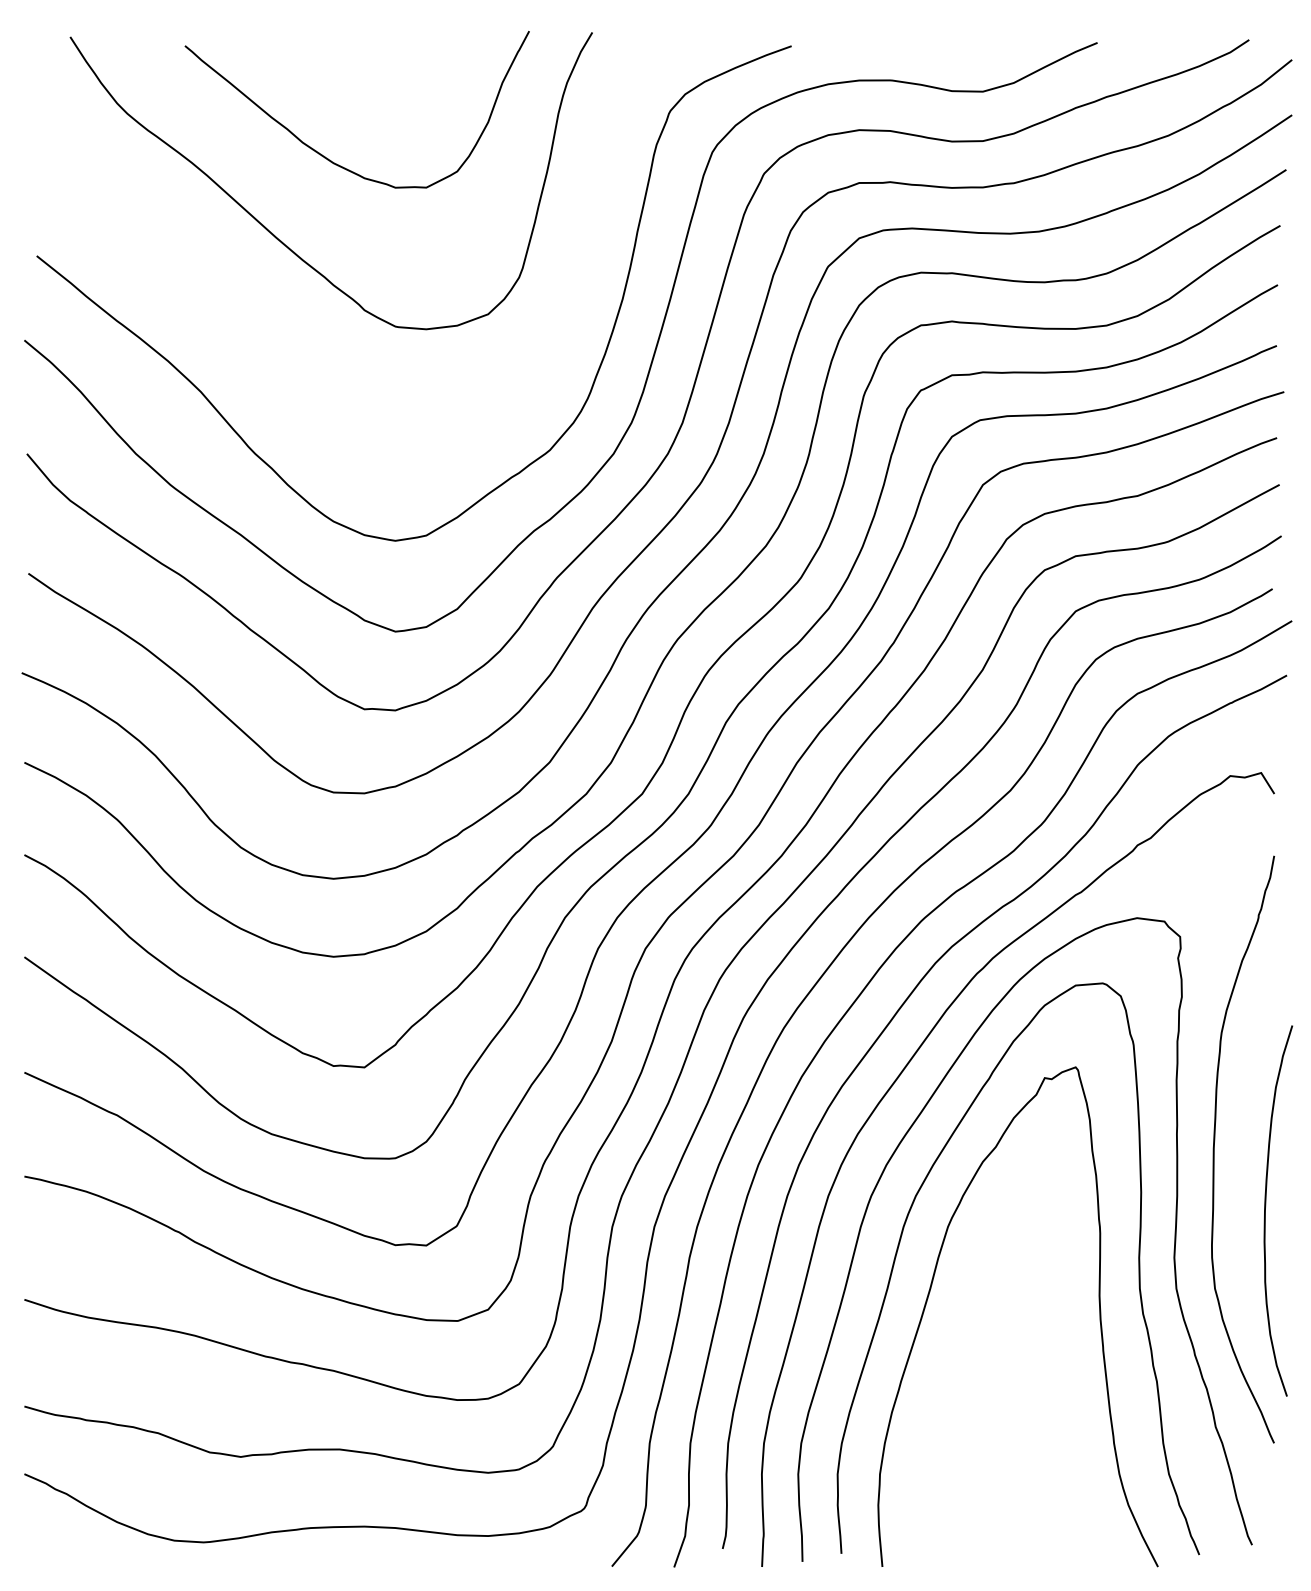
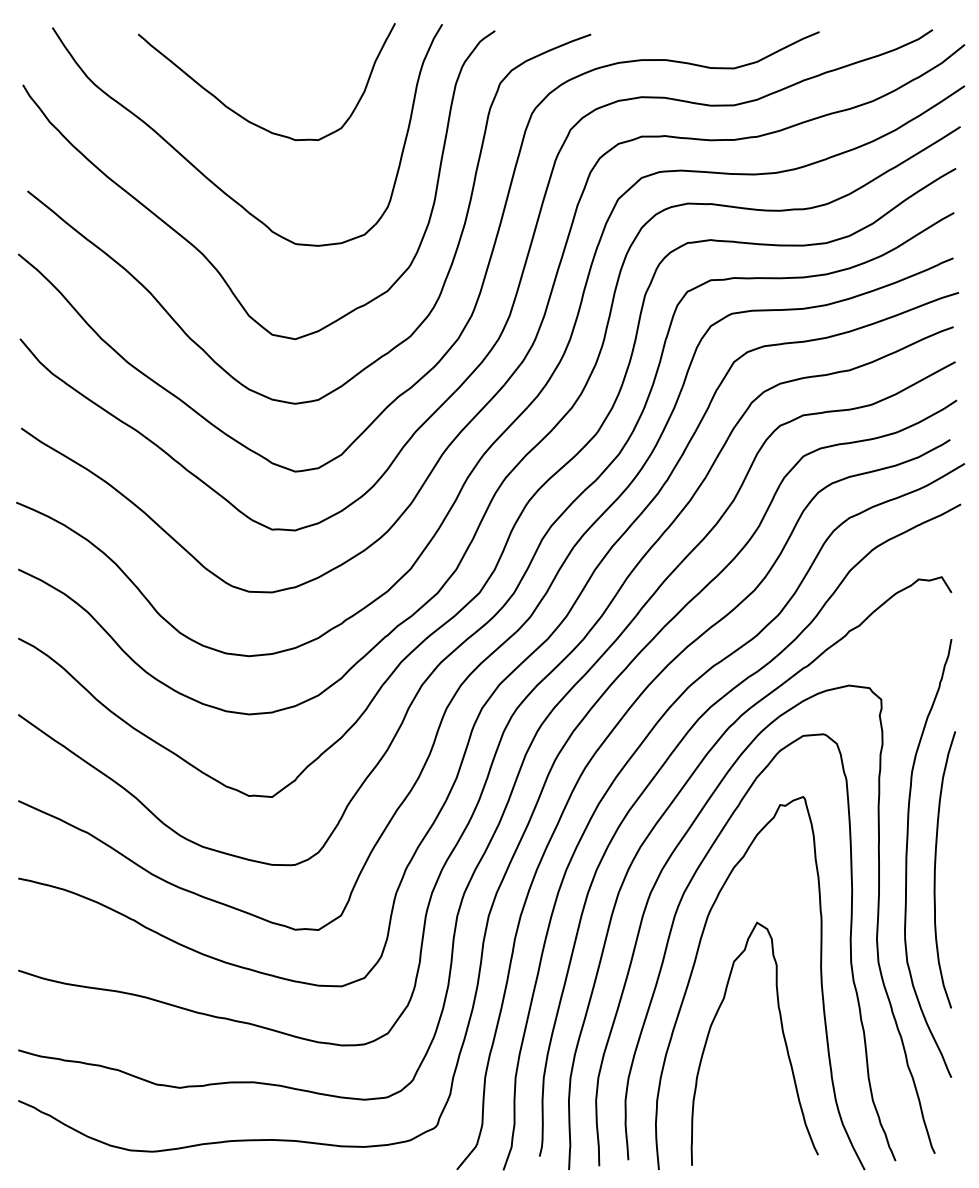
curve: (264, 332) -> (197, 248), added
curve: (1266, 1206) -> (936, 866), moved
curve: (1048, 1386) -> (782, 1035), added

